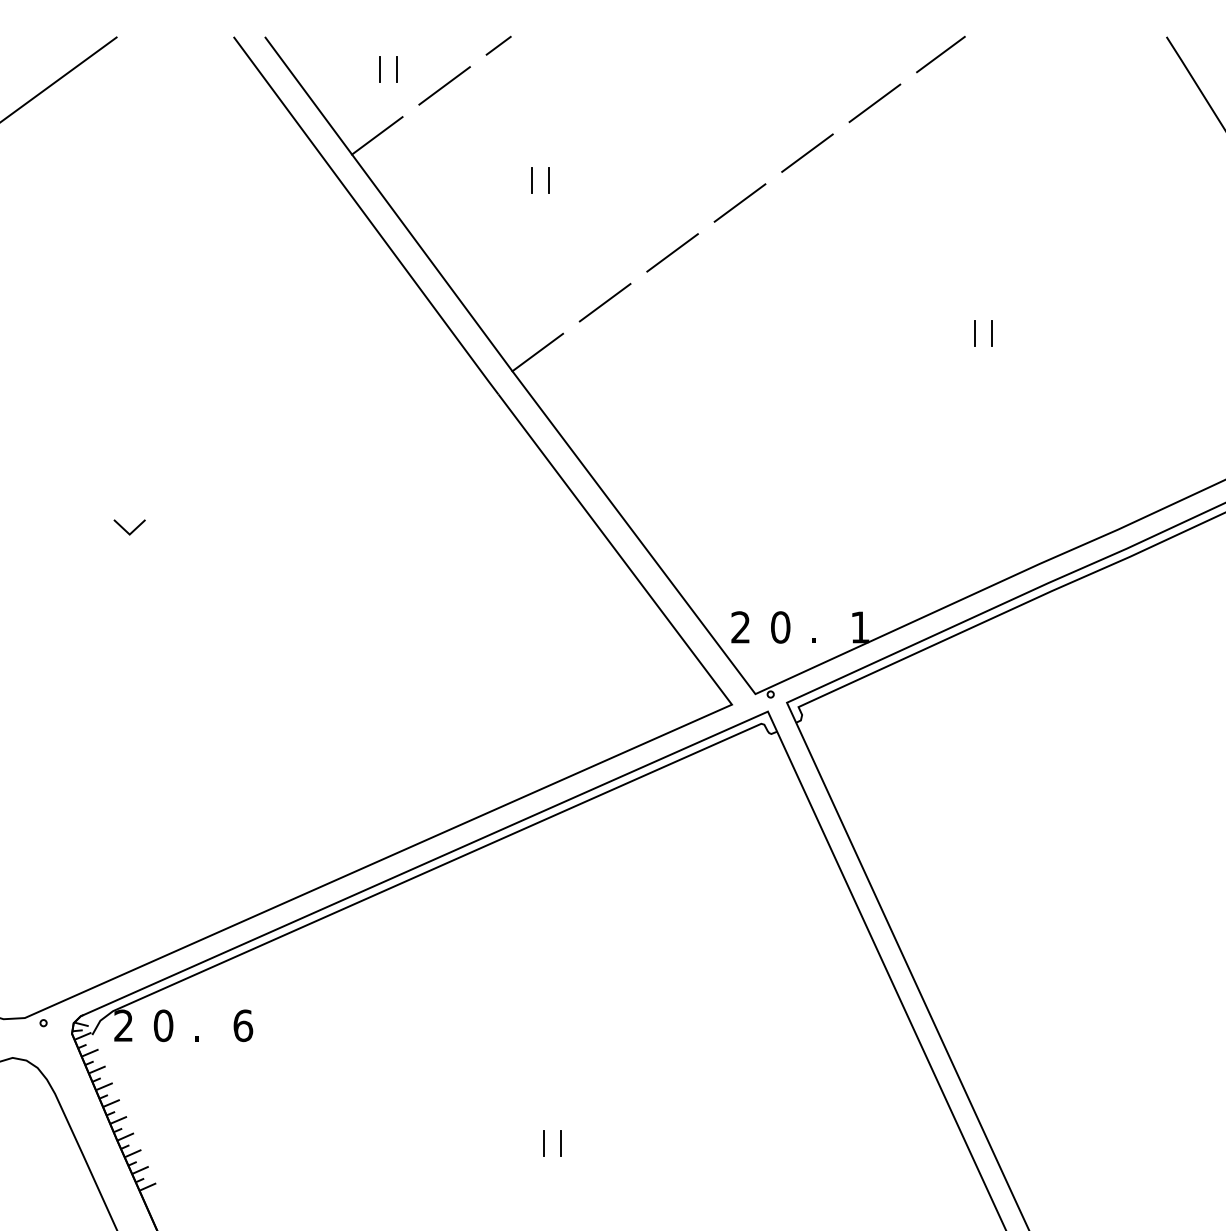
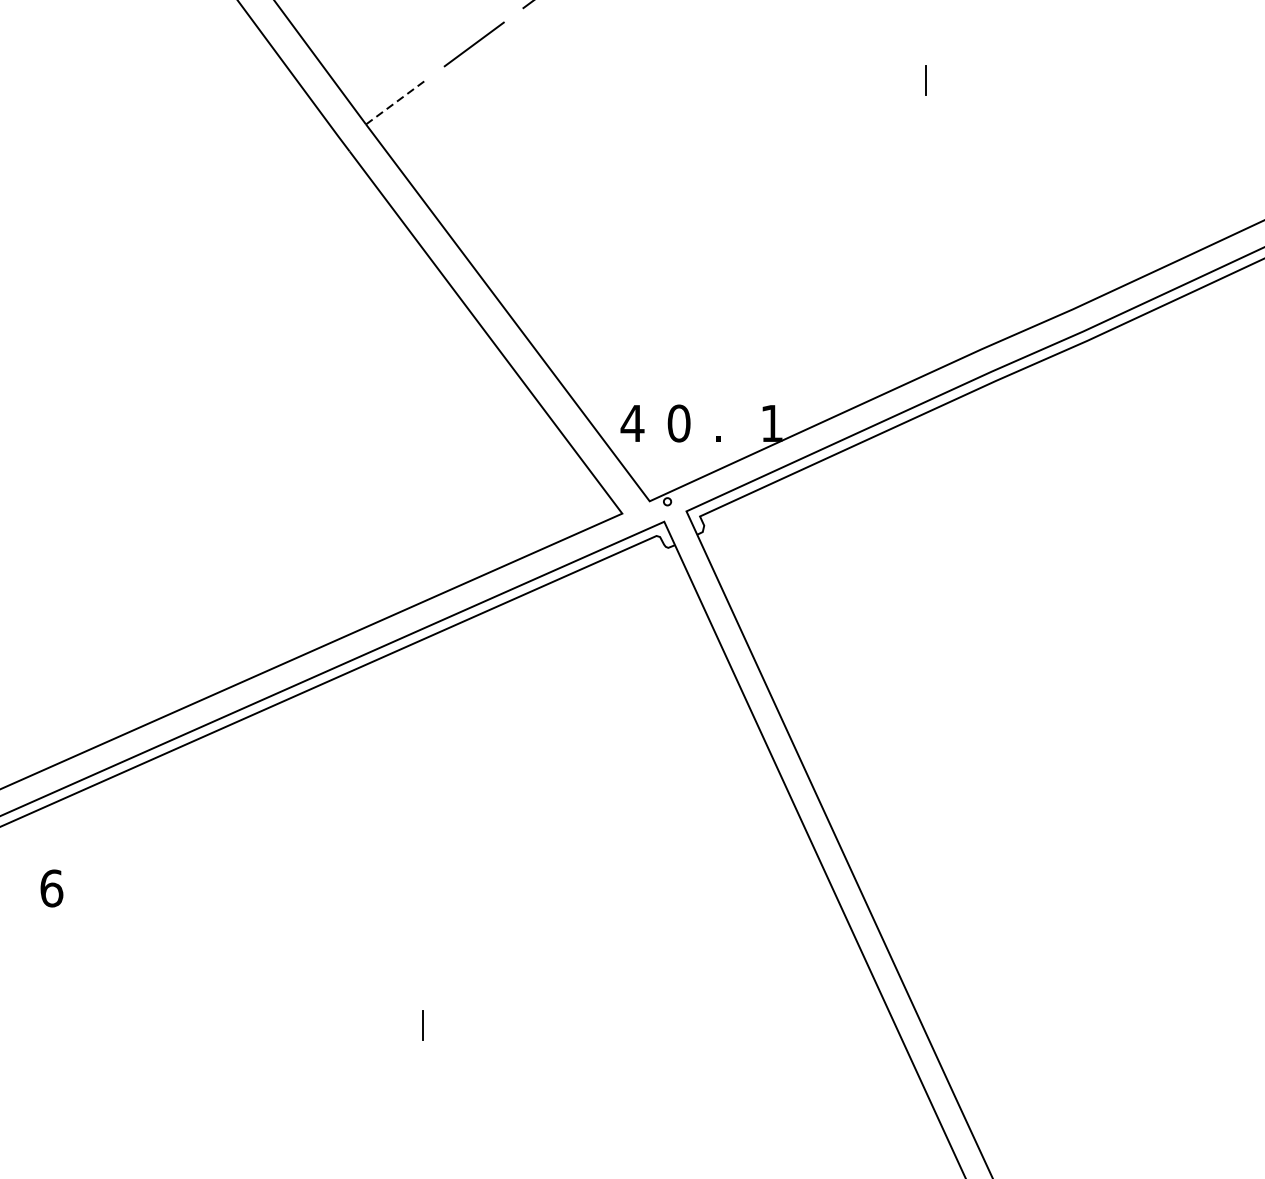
line: (975, 333) -> (906, 80), removed
line: (538, 352) -> (396, 102), solid -> dashed
text: (740, 627) -> (632, 423), 2 -> 4
line: (544, 1142) -> (403, 1024), removed

